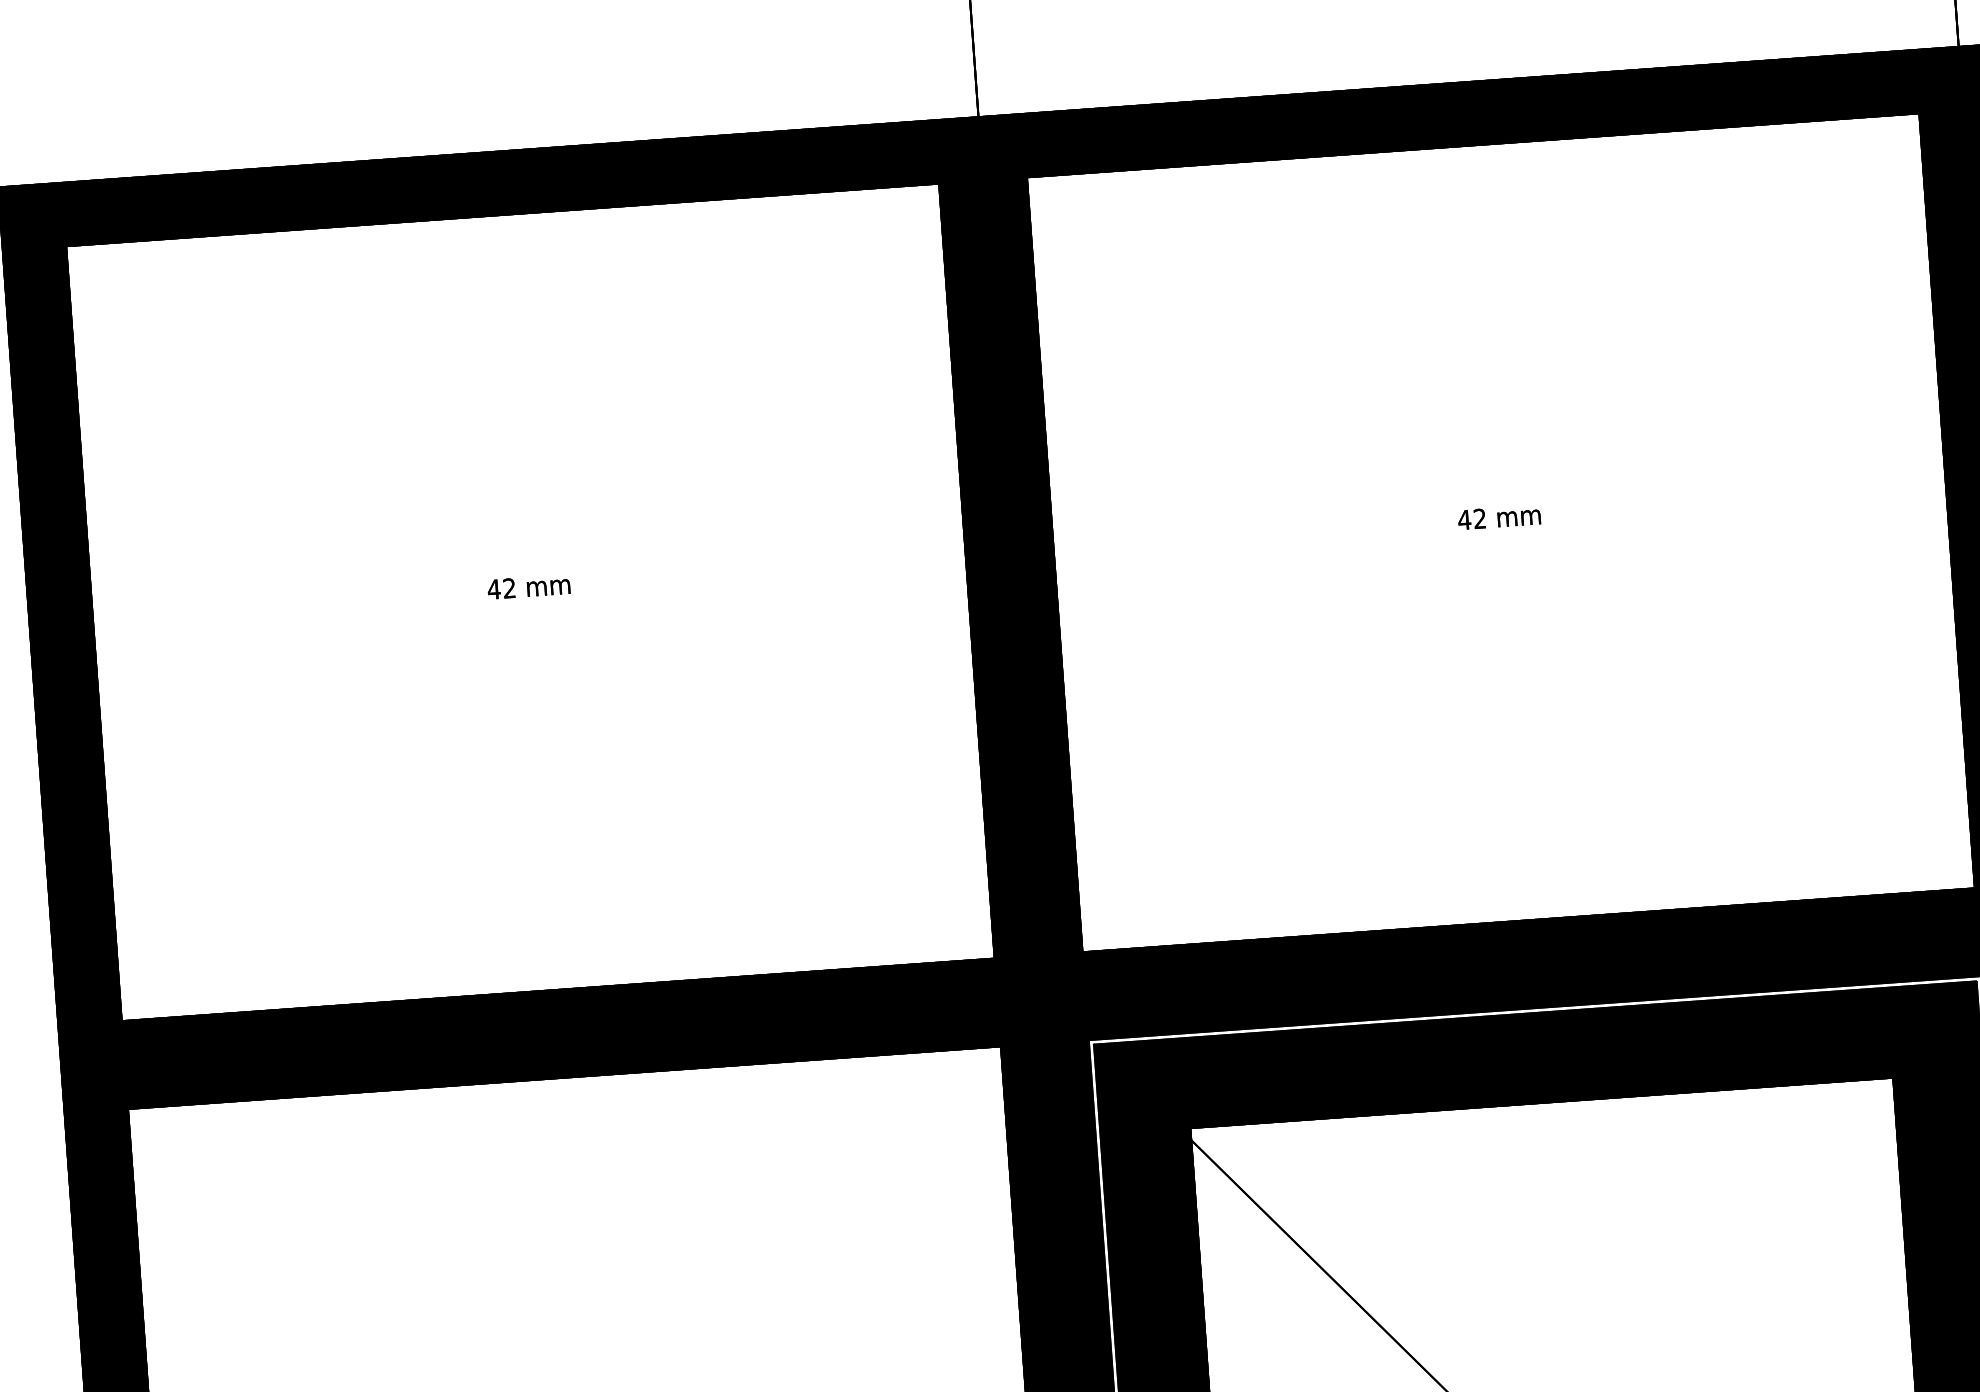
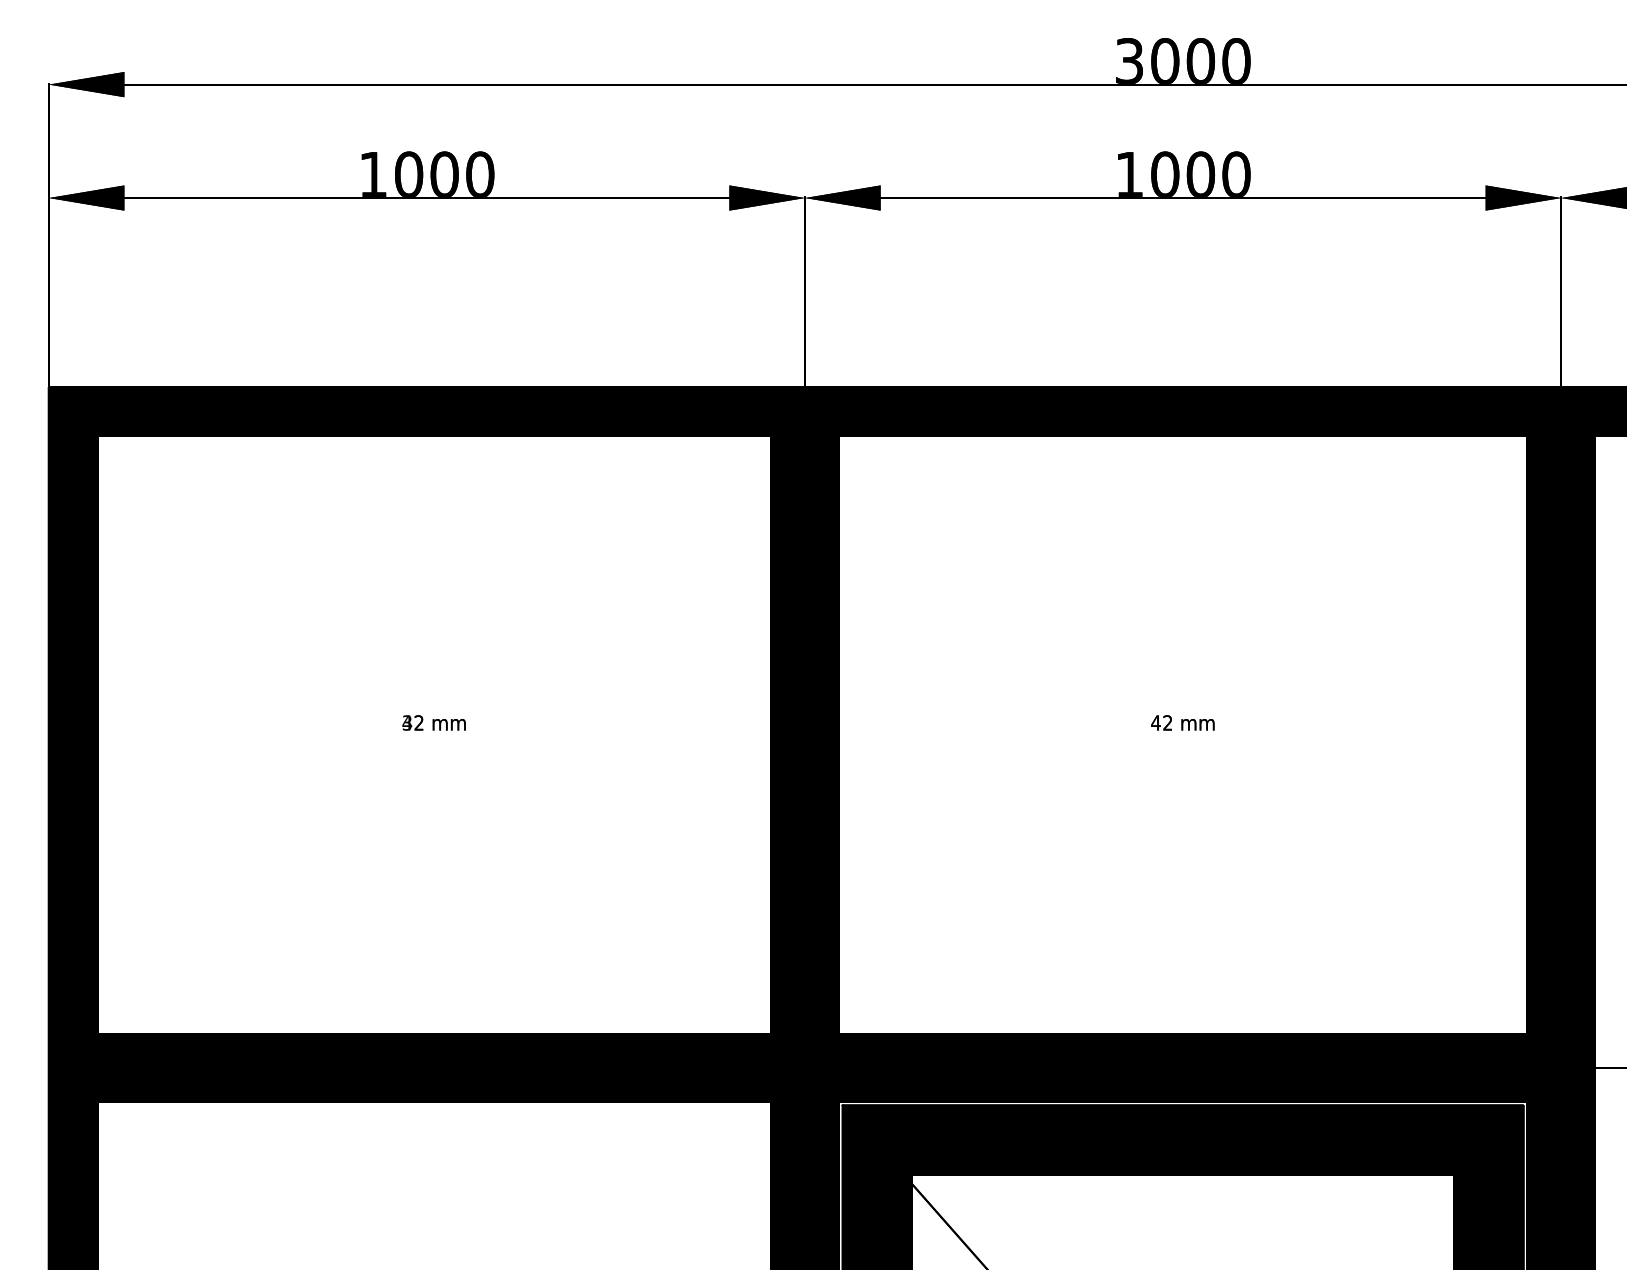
text: (494, 588) -> (407, 722), 42 -> 32

